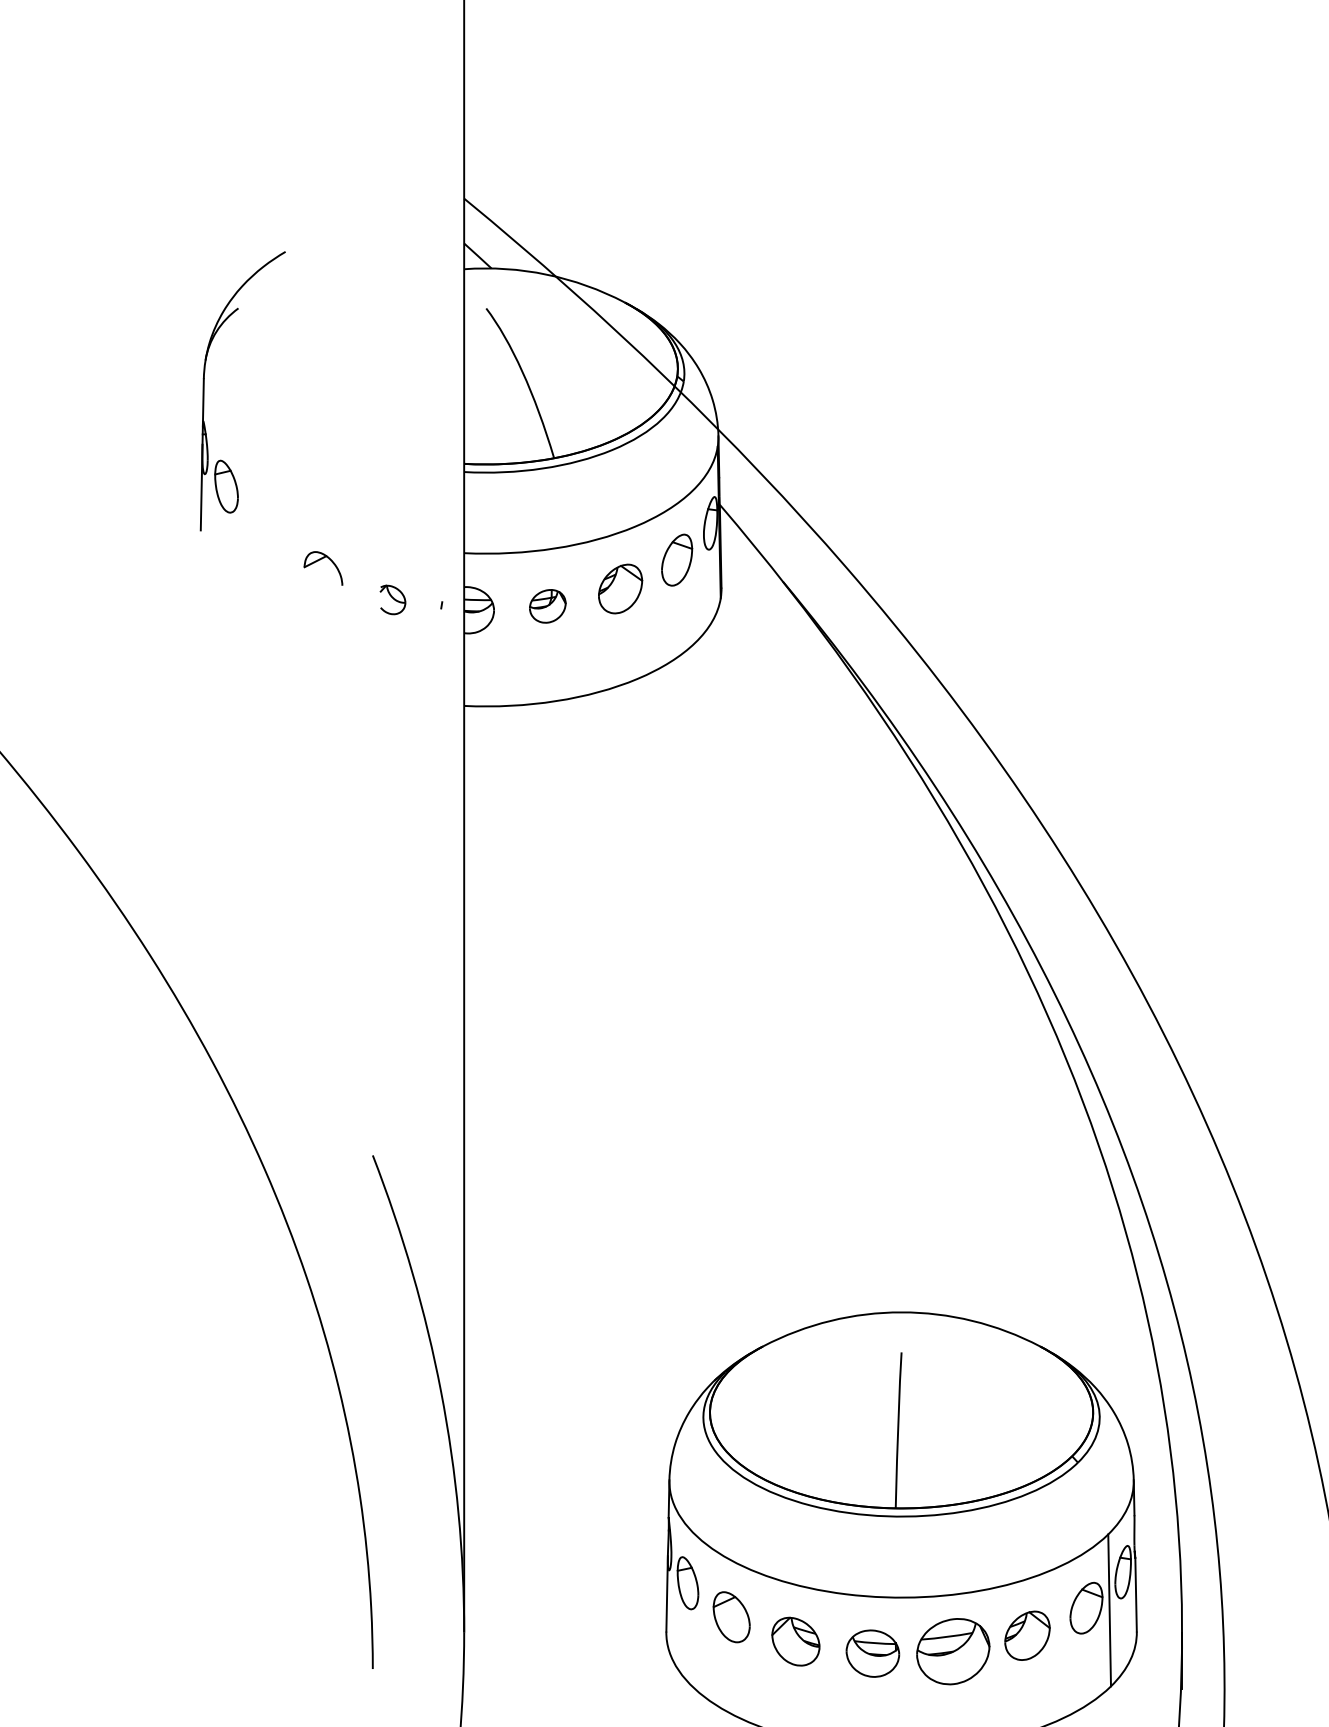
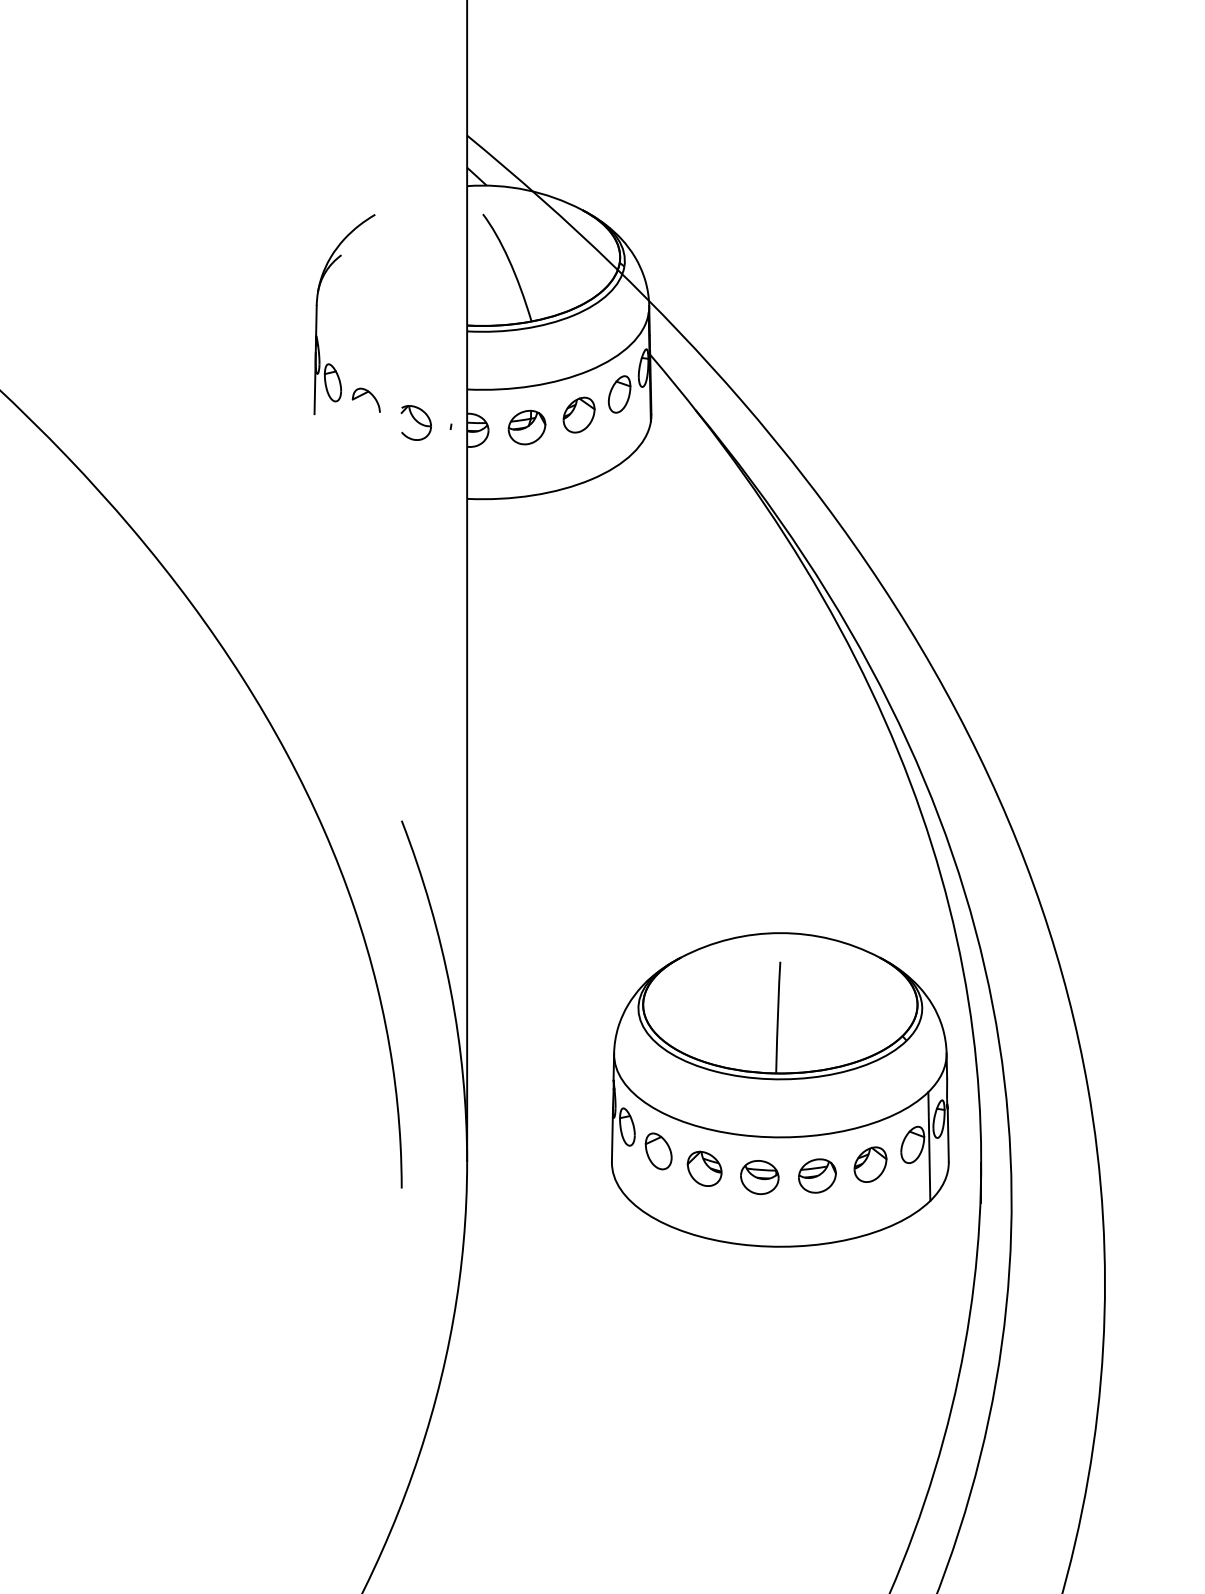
part: (204, 391) -> (317, 314), moved
part: (392, 599) -> (415, 422), size x1.67
part: (547, 606) -> (526, 427), size x1.43
part: (953, 1650) -> (817, 1175), size x0.71

